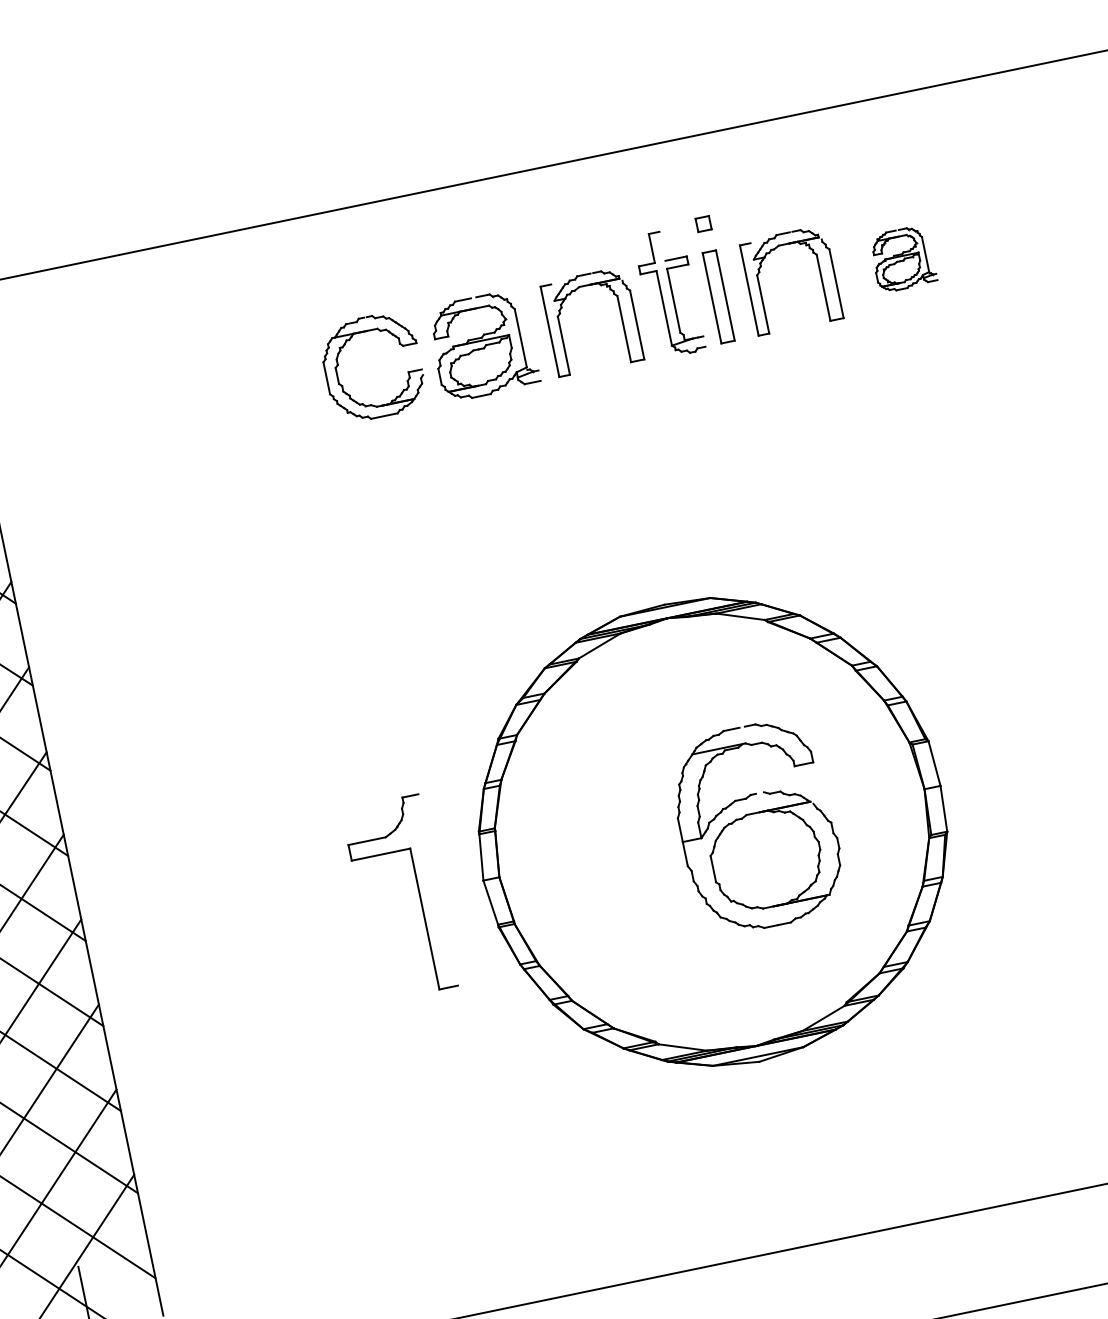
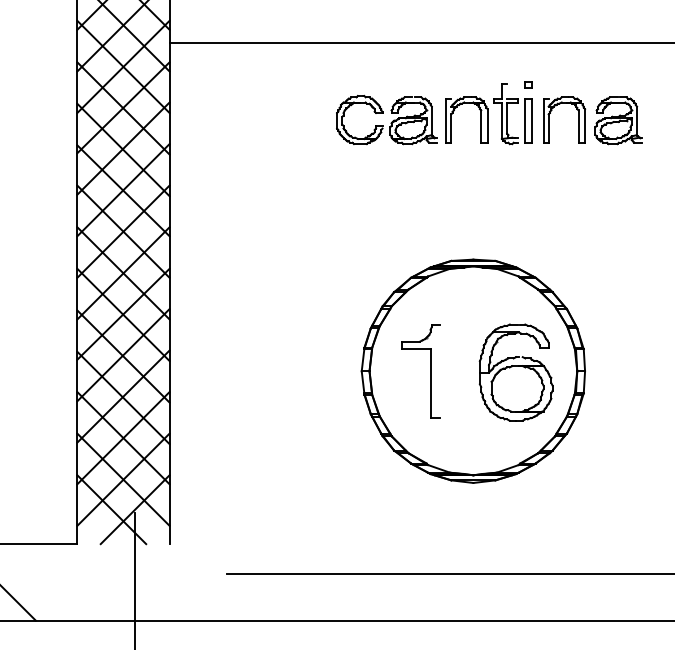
part: (902, 258) -> (618, 120), size x1.67
part: (755, 826) -> (515, 372), moved
part: (419, 894) -> (430, 371), moved

